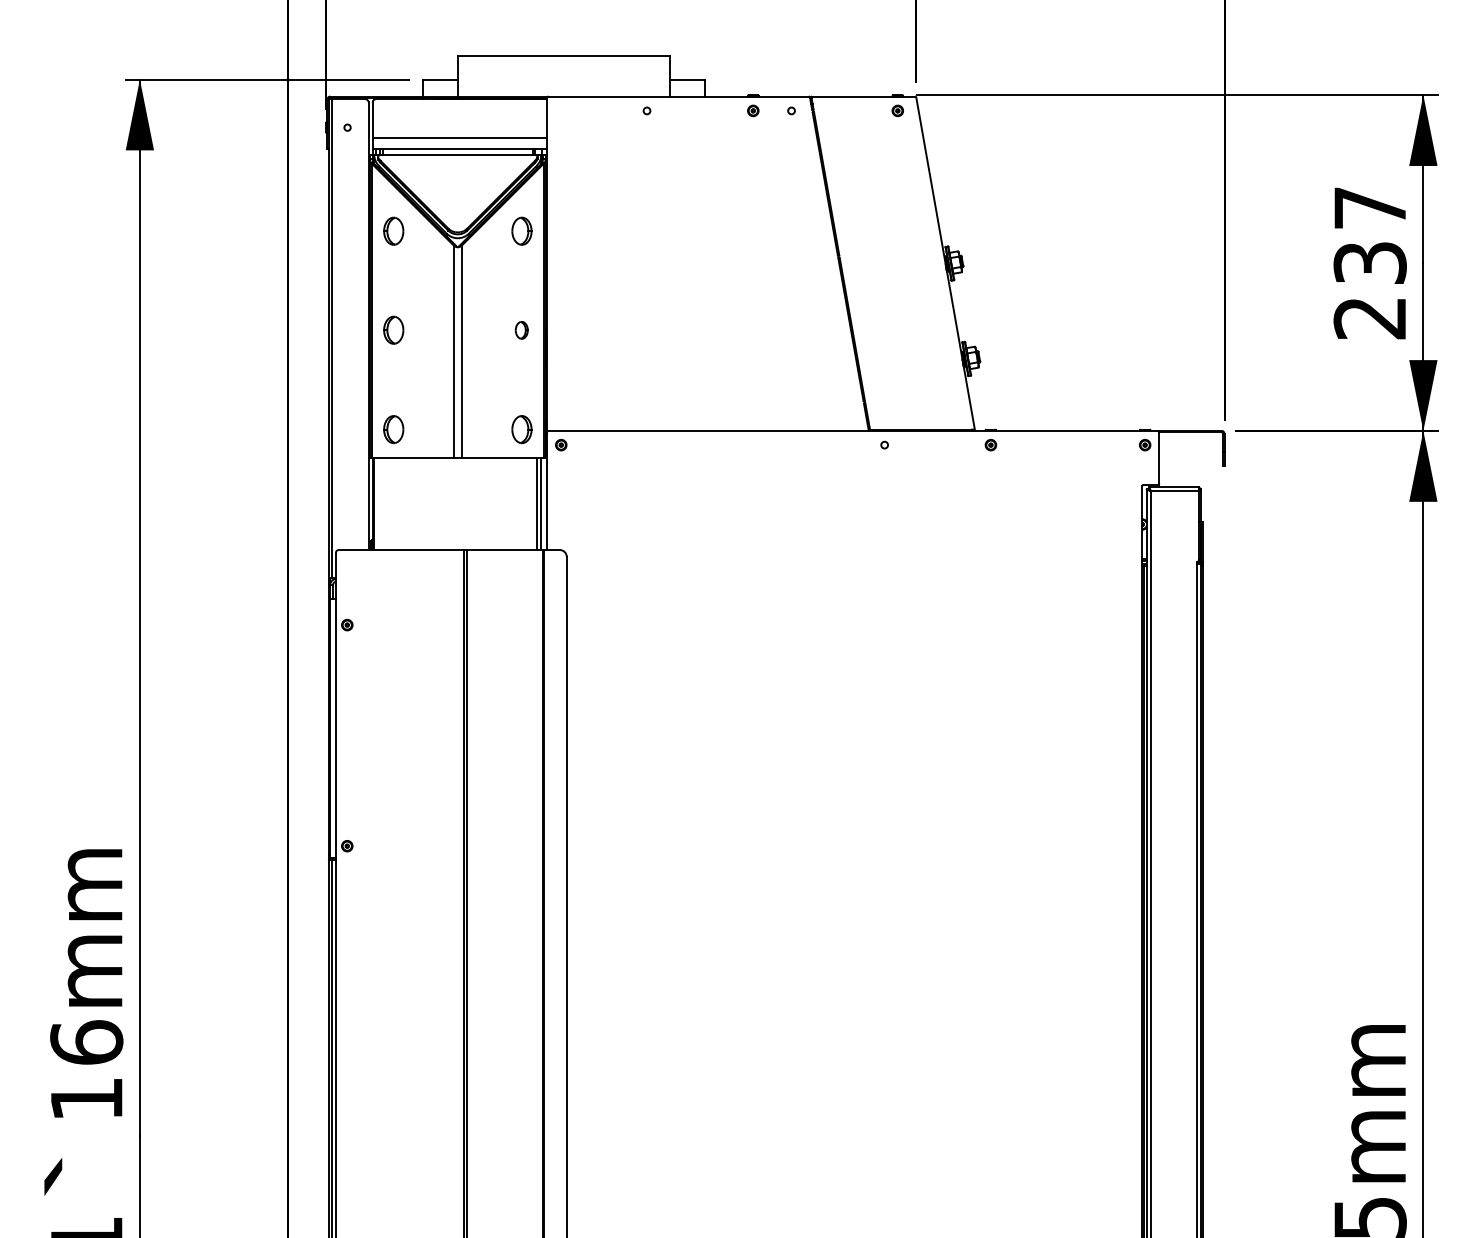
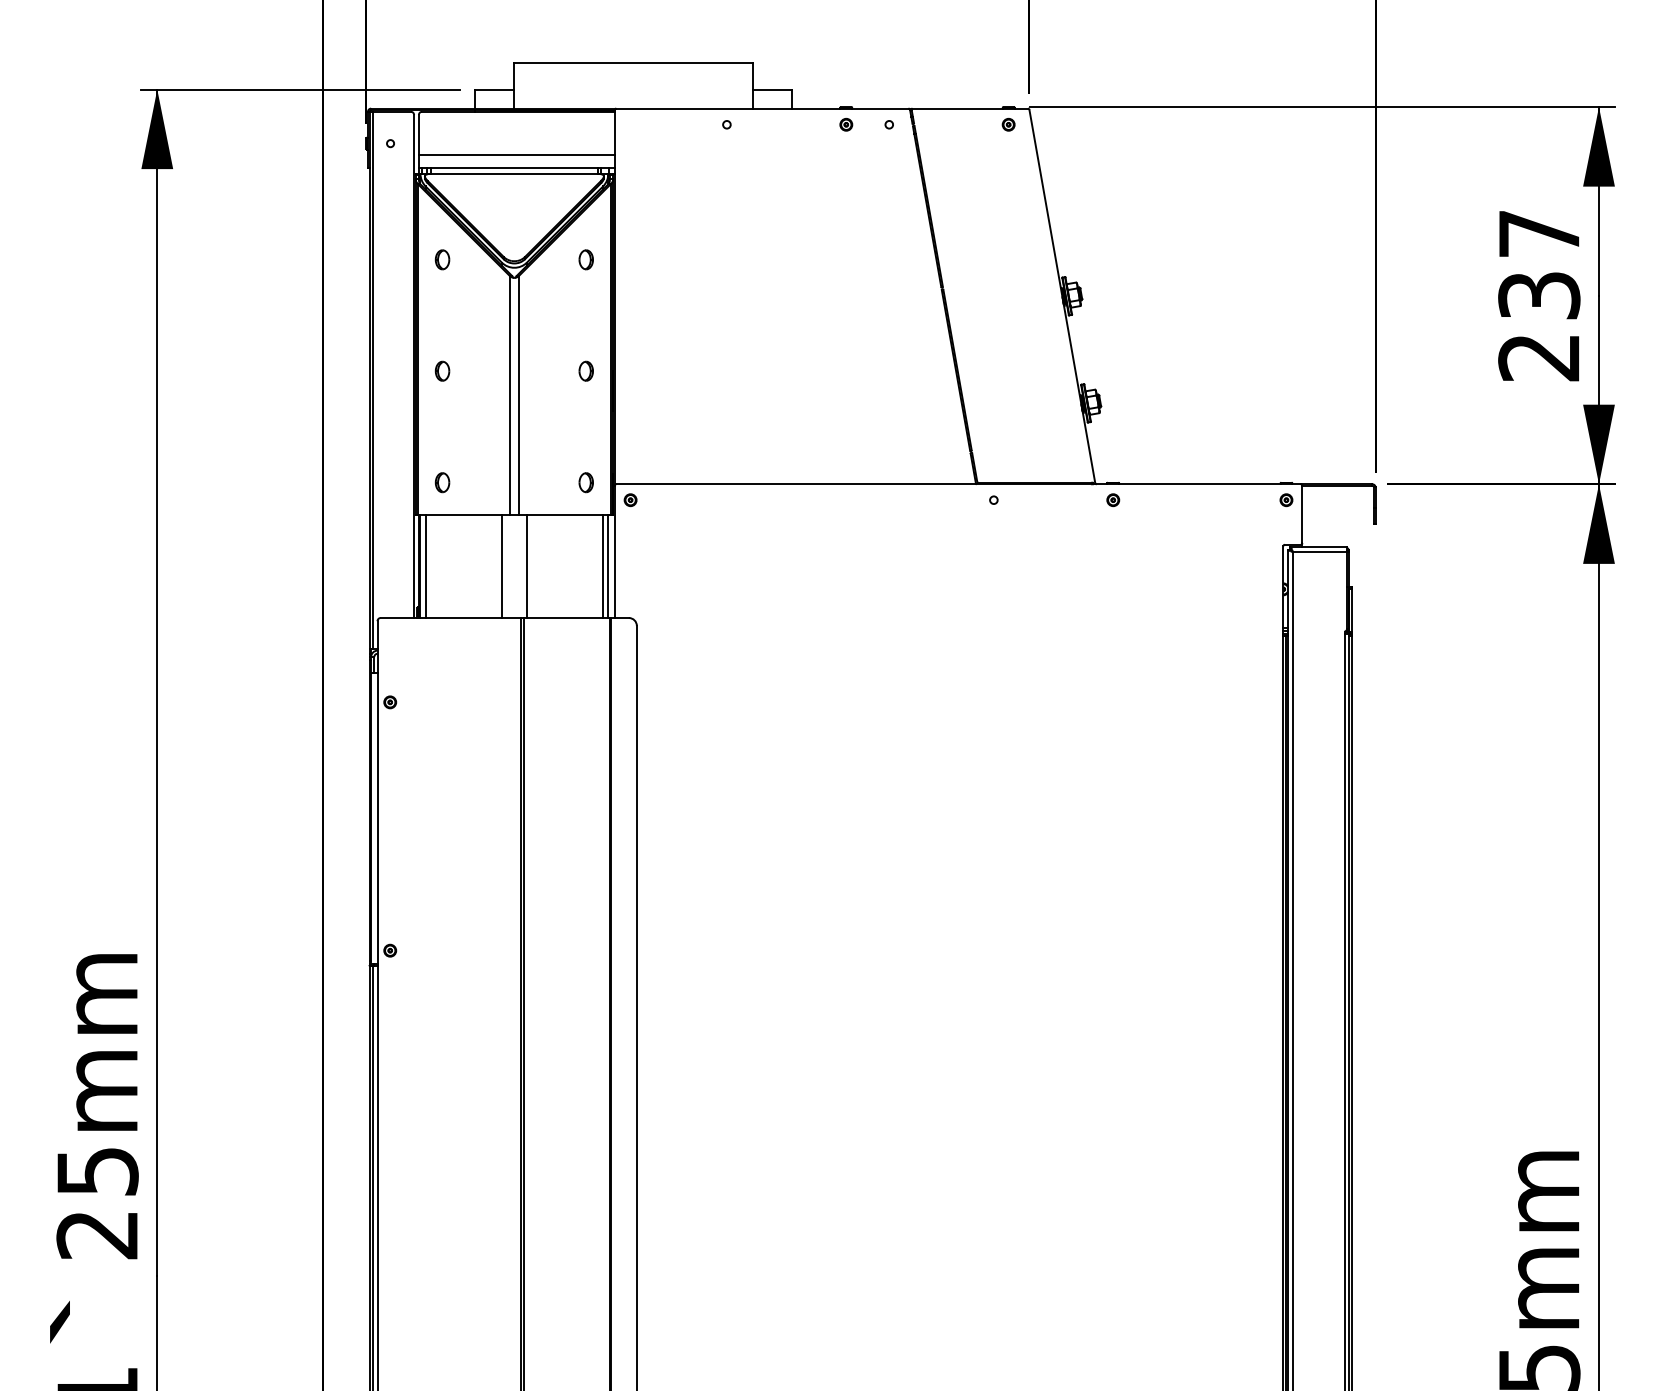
part: (393, 230) -> (442, 259), size x0.62
part: (521, 230) -> (585, 259), size x0.62
part: (393, 330) -> (442, 371), size x0.62
part: (393, 429) -> (442, 482), size x0.62
part: (521, 429) -> (585, 482), size x0.62
line: (378, 503) -> (425, 565), added
line: (446, 503) -> (501, 565), added
line: (469, 503) -> (527, 565), added
text: (86, 1070) -> (97, 1202), 16mm -> 25mm

